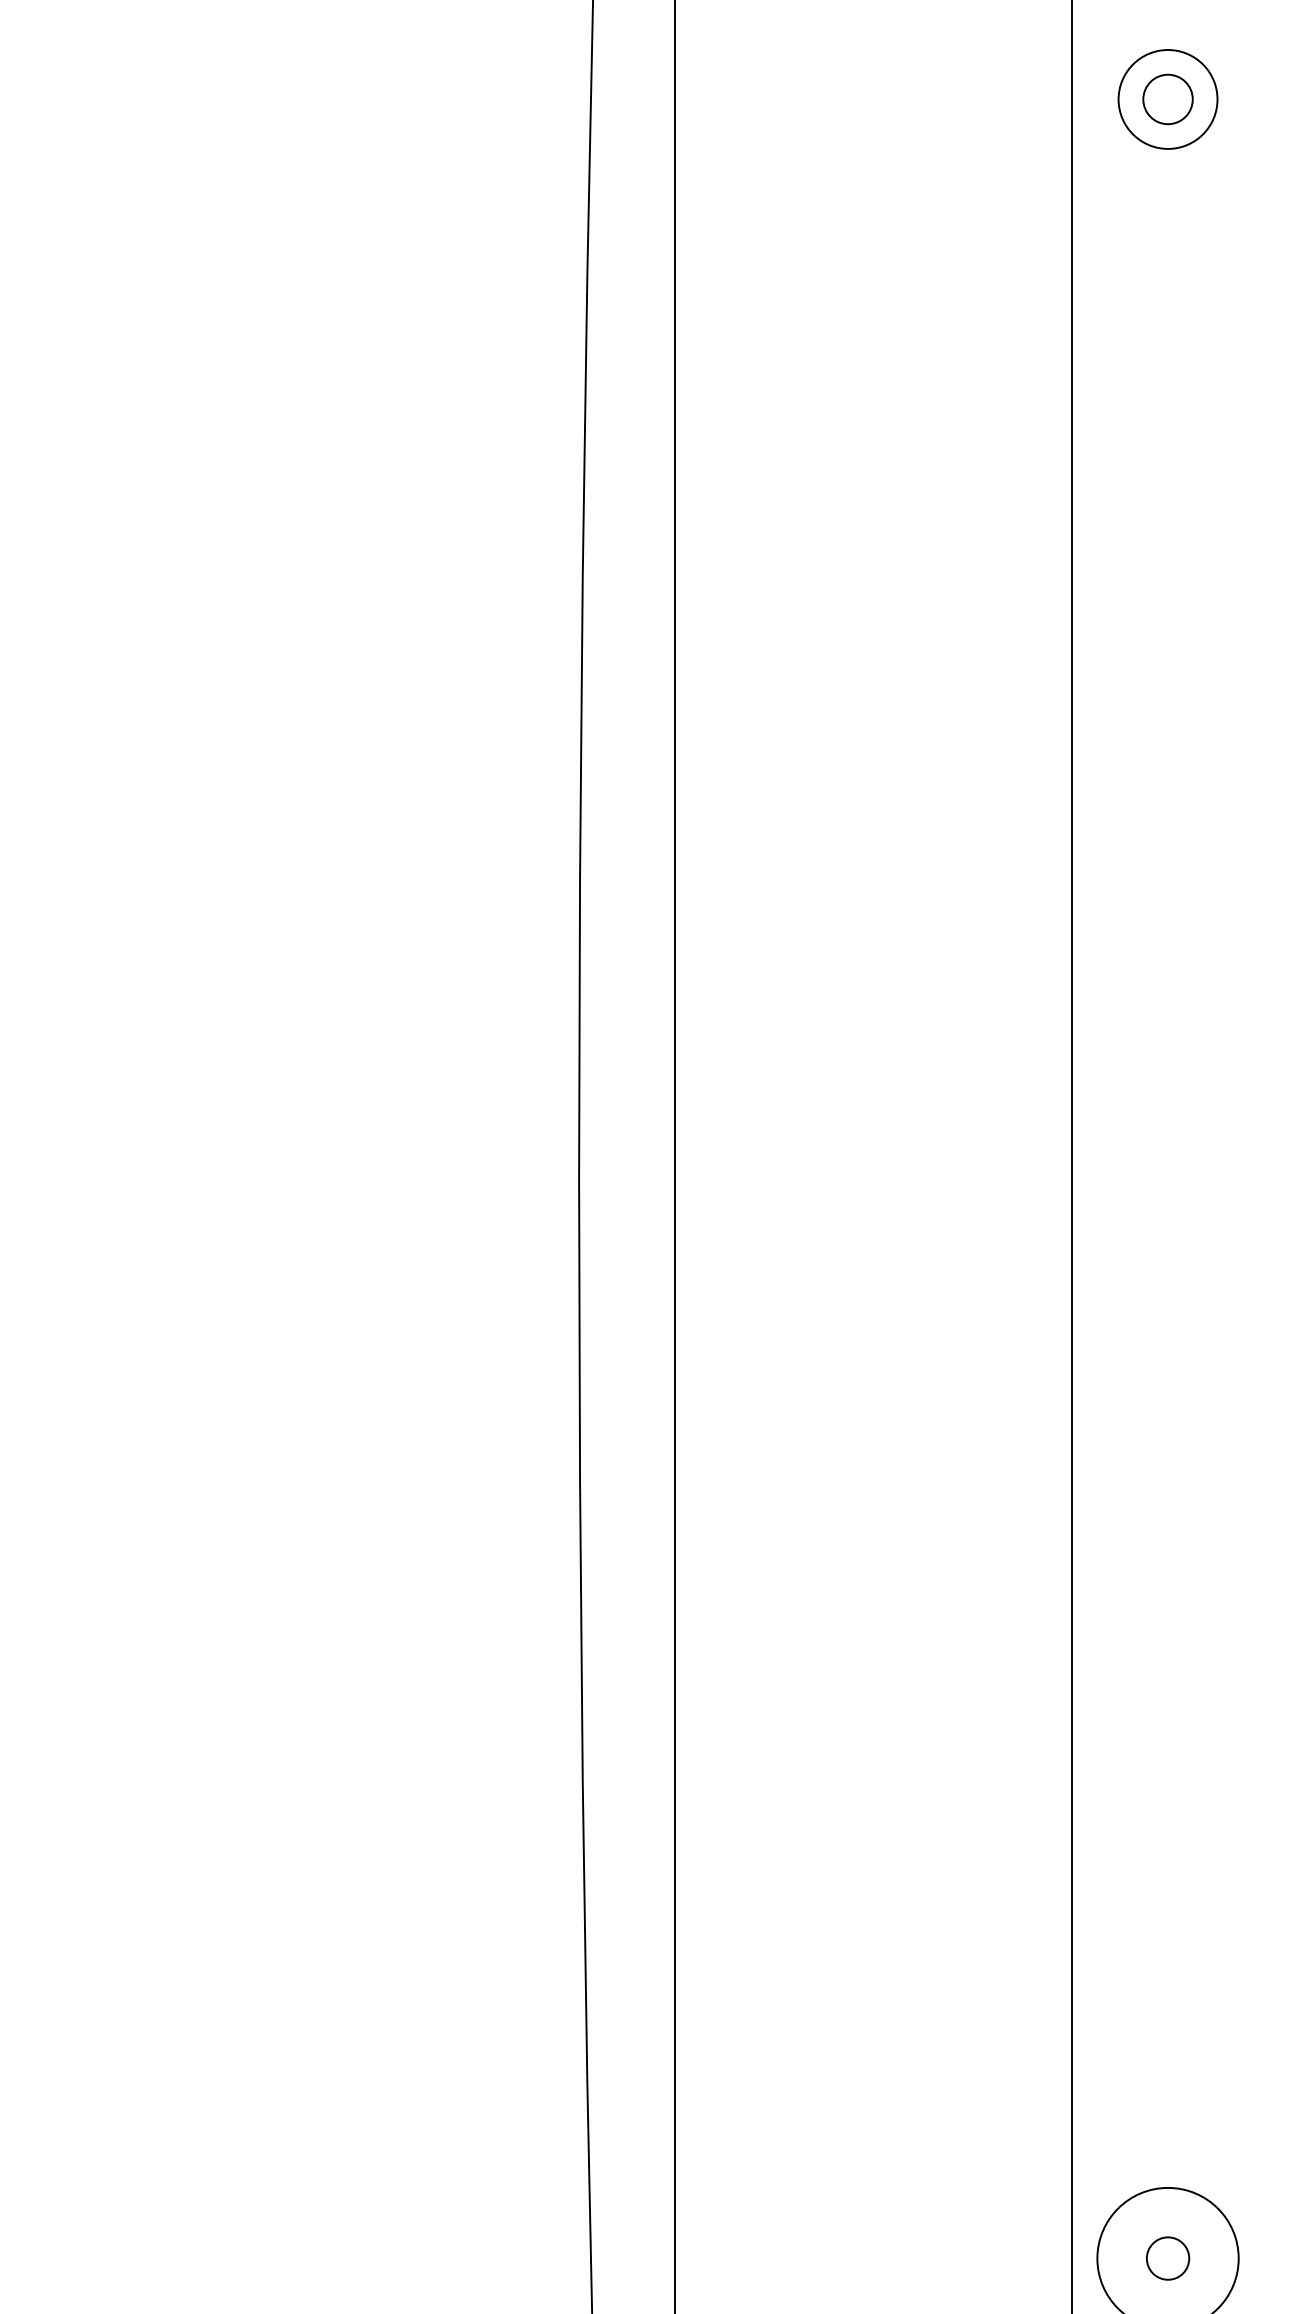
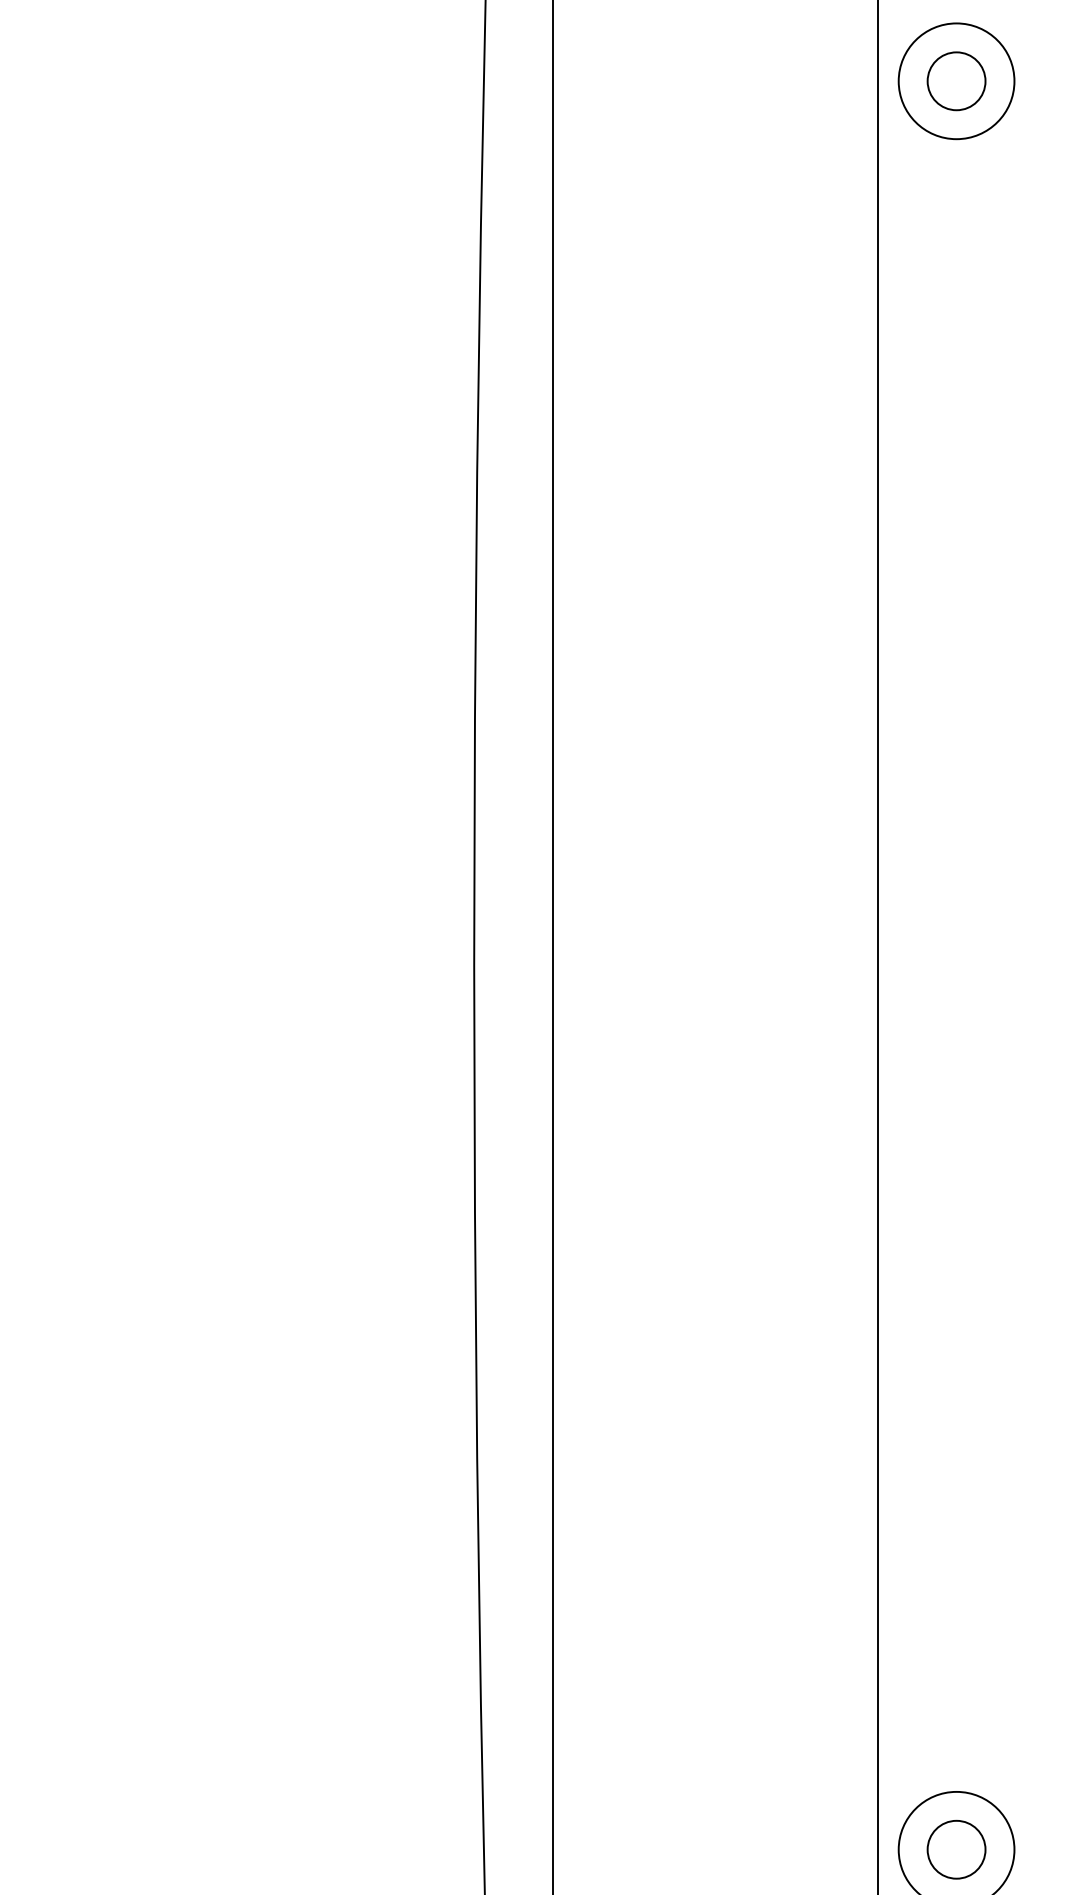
circle: (1167, 99) -> (956, 81), size x1.43
circle: (1167, 99) -> (956, 81), size x1.43
circle: (1167, 2258) -> (956, 1849), size x1.67

